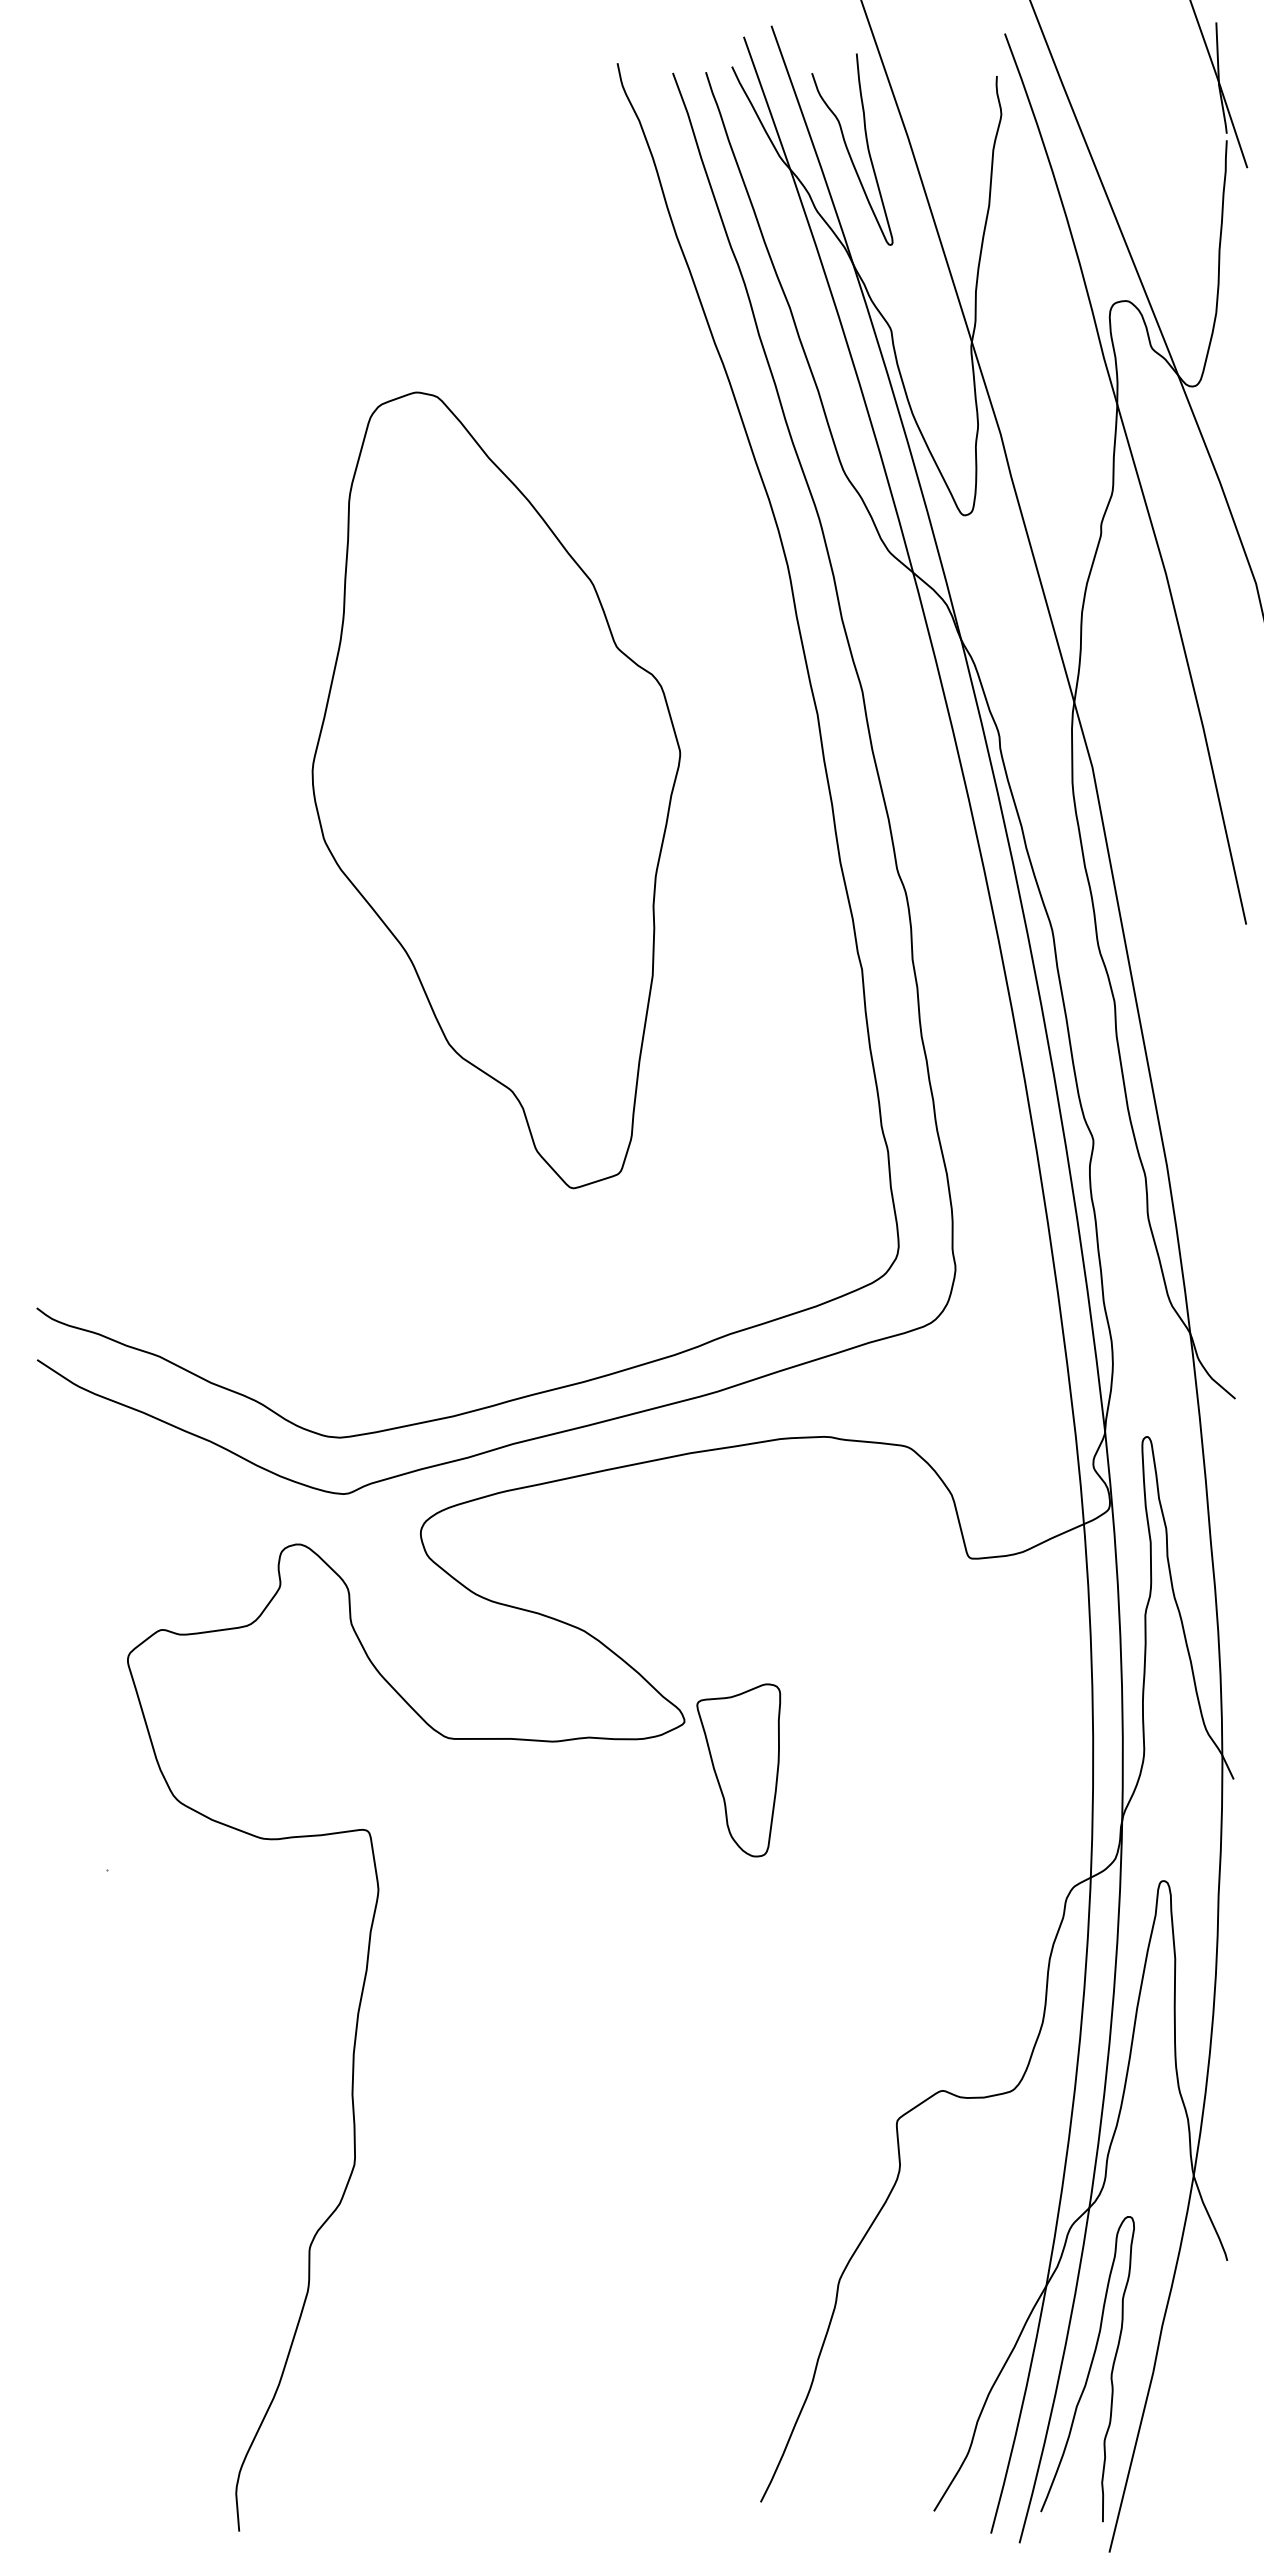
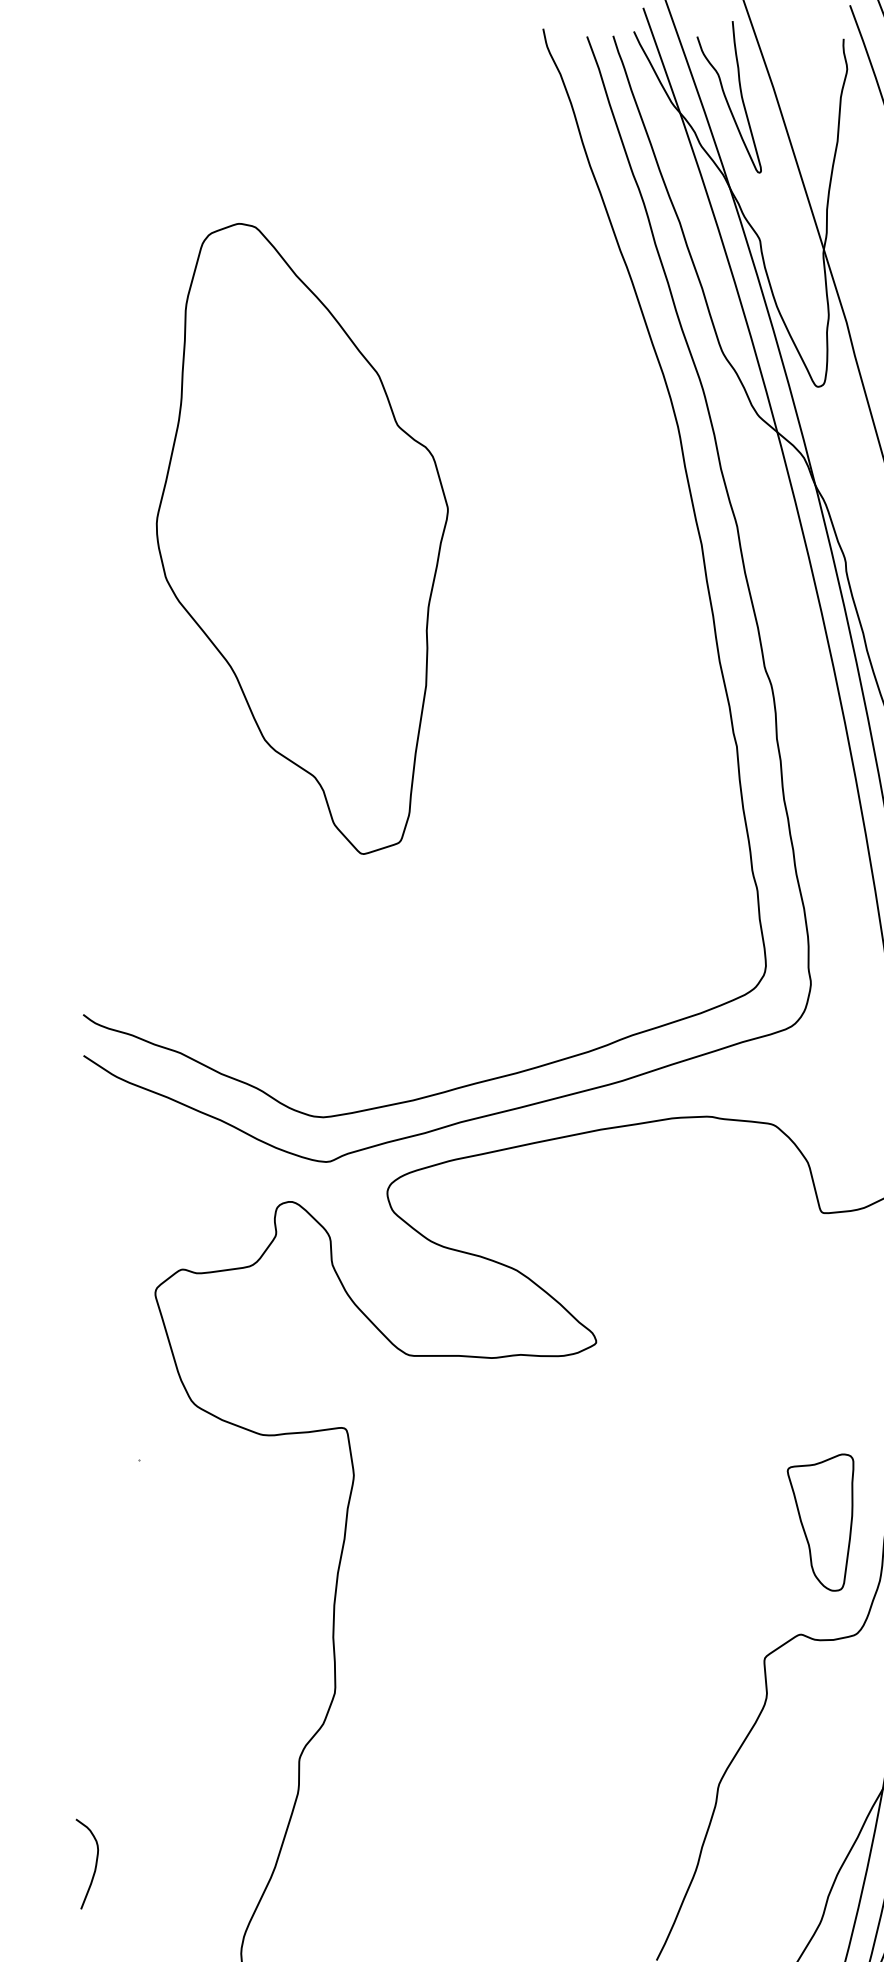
part: (496, 790) -> (302, 539), moved
part: (738, 1770) -> (820, 1522), moved
curve: (51, 2384) -> (94, 1867), added

